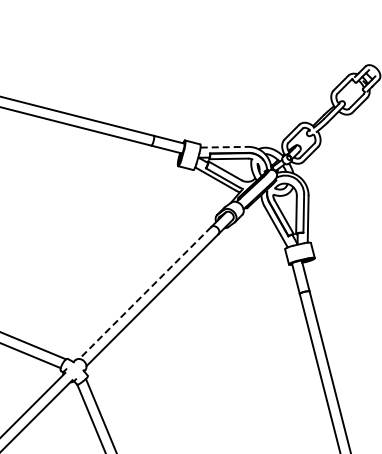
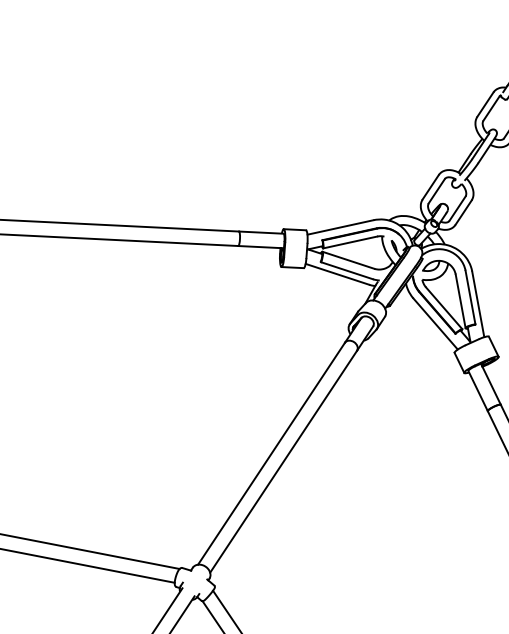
line: (224, 147) -> (340, 227), dashed -> solid
line: (144, 293) -> (270, 454), dashed -> solid

